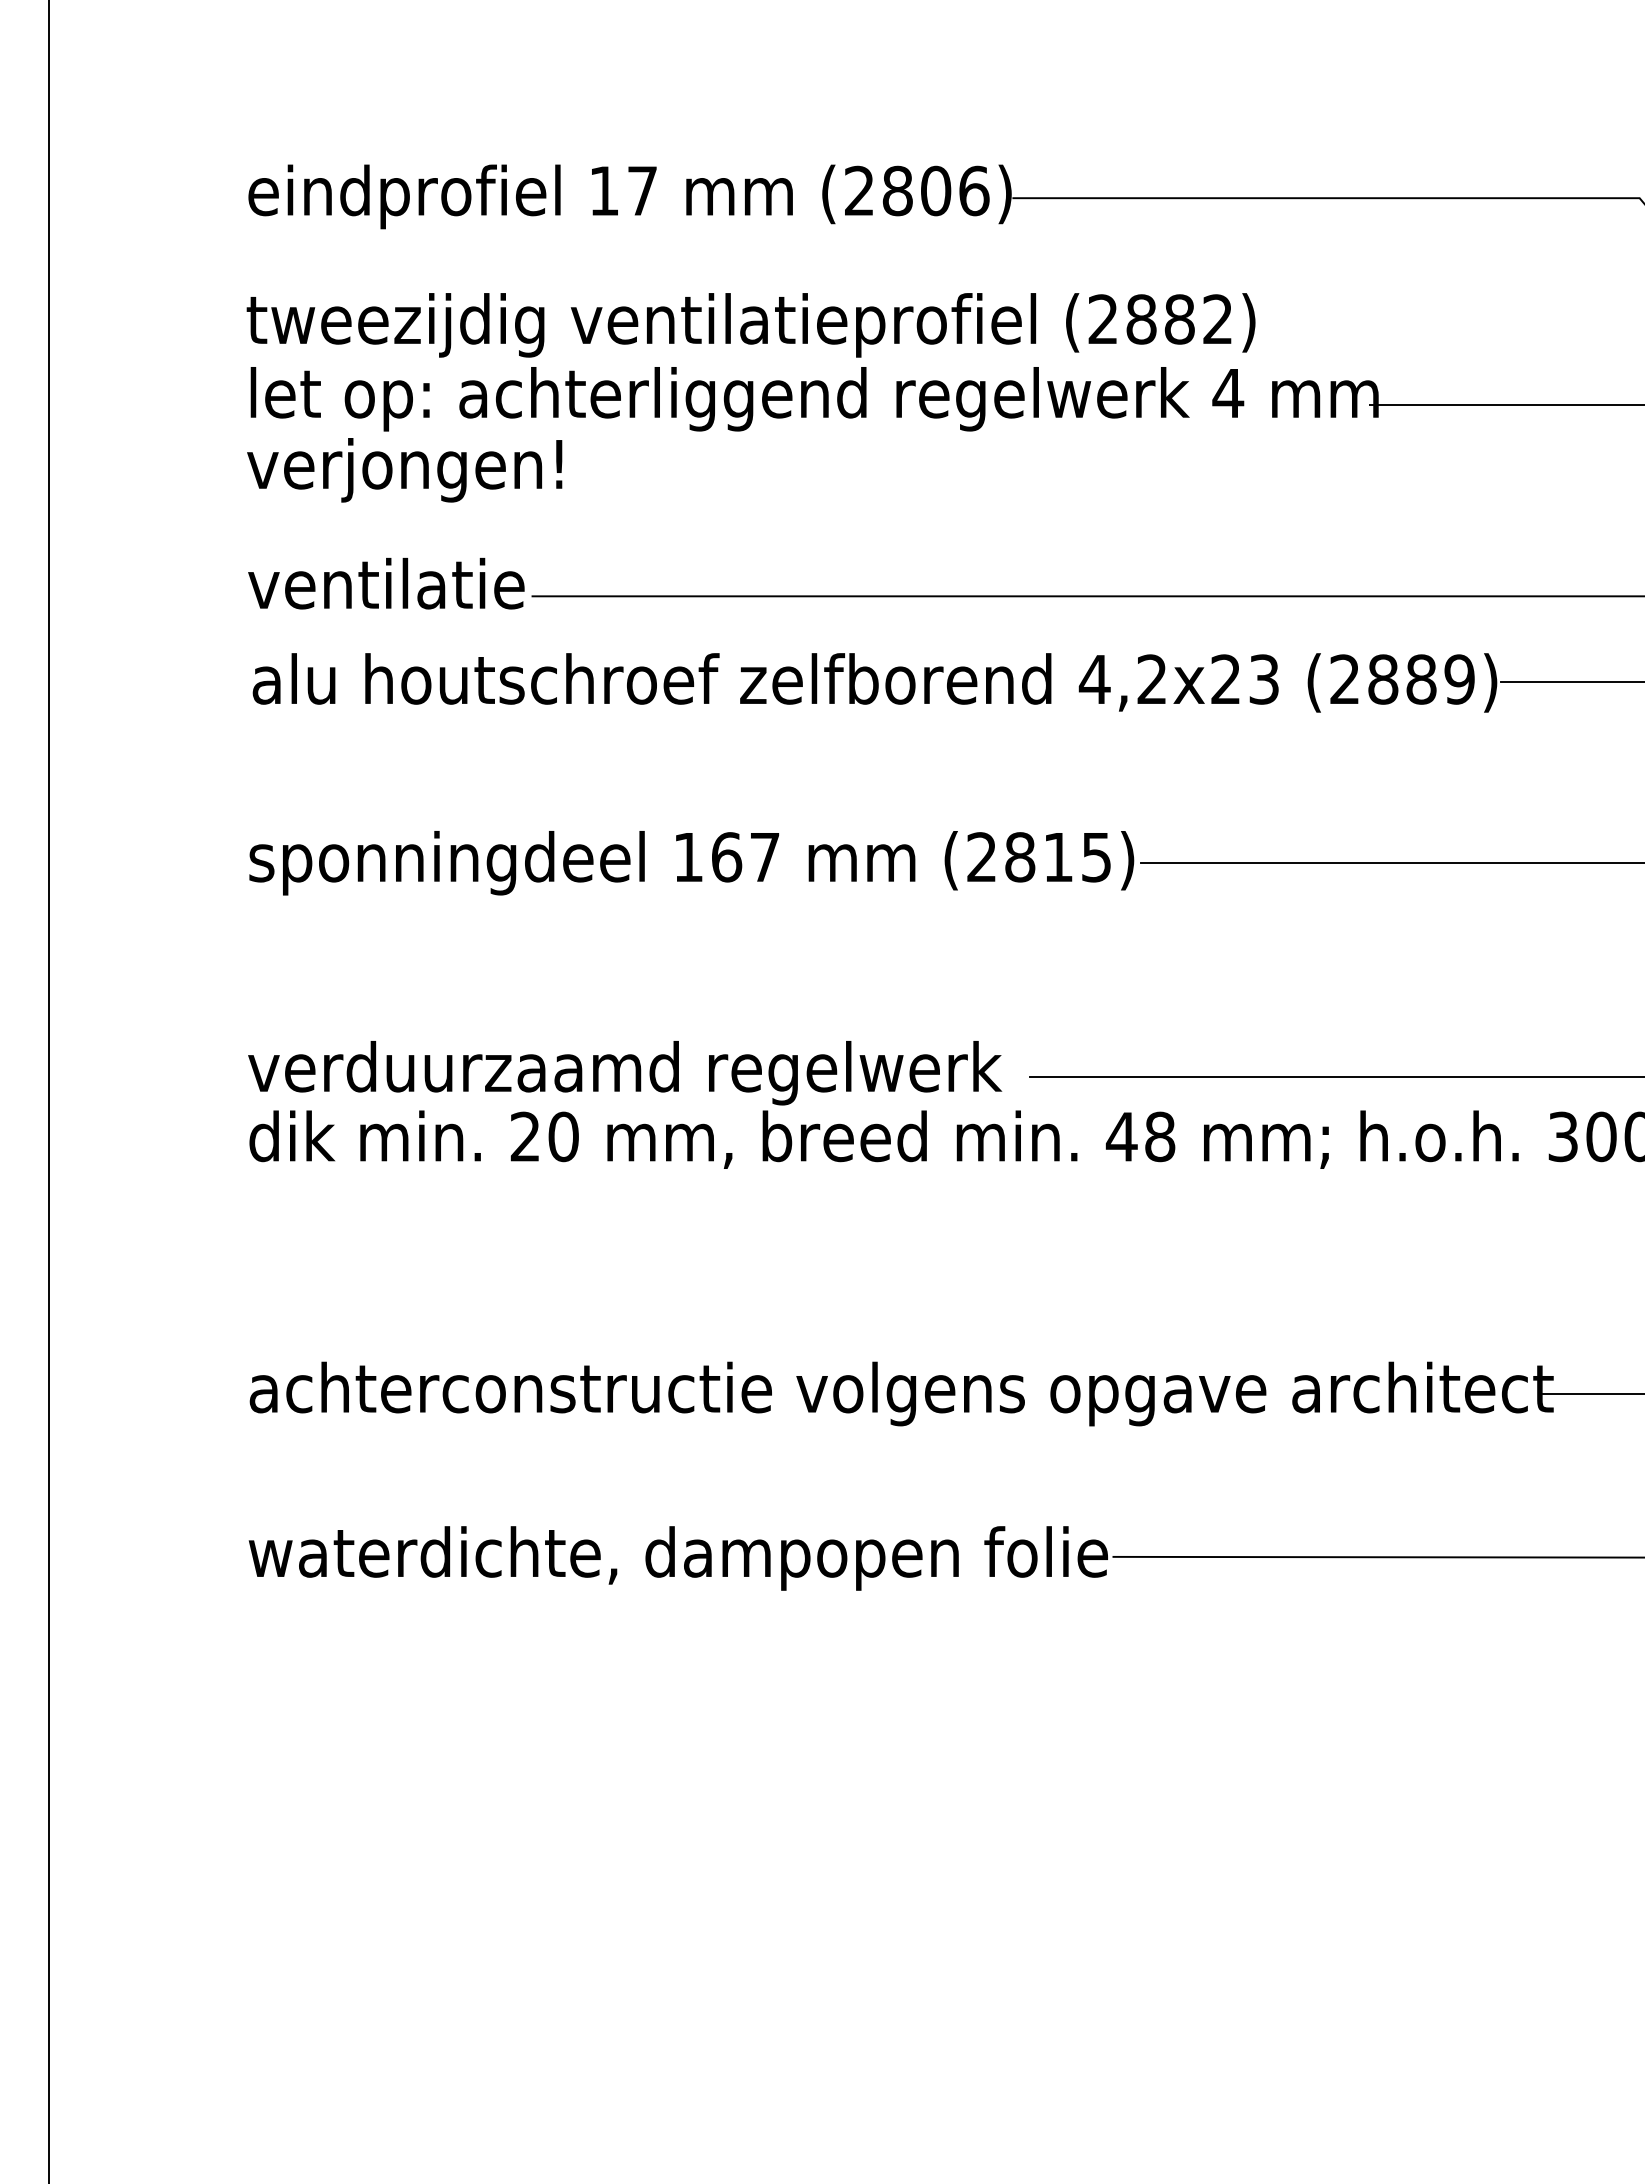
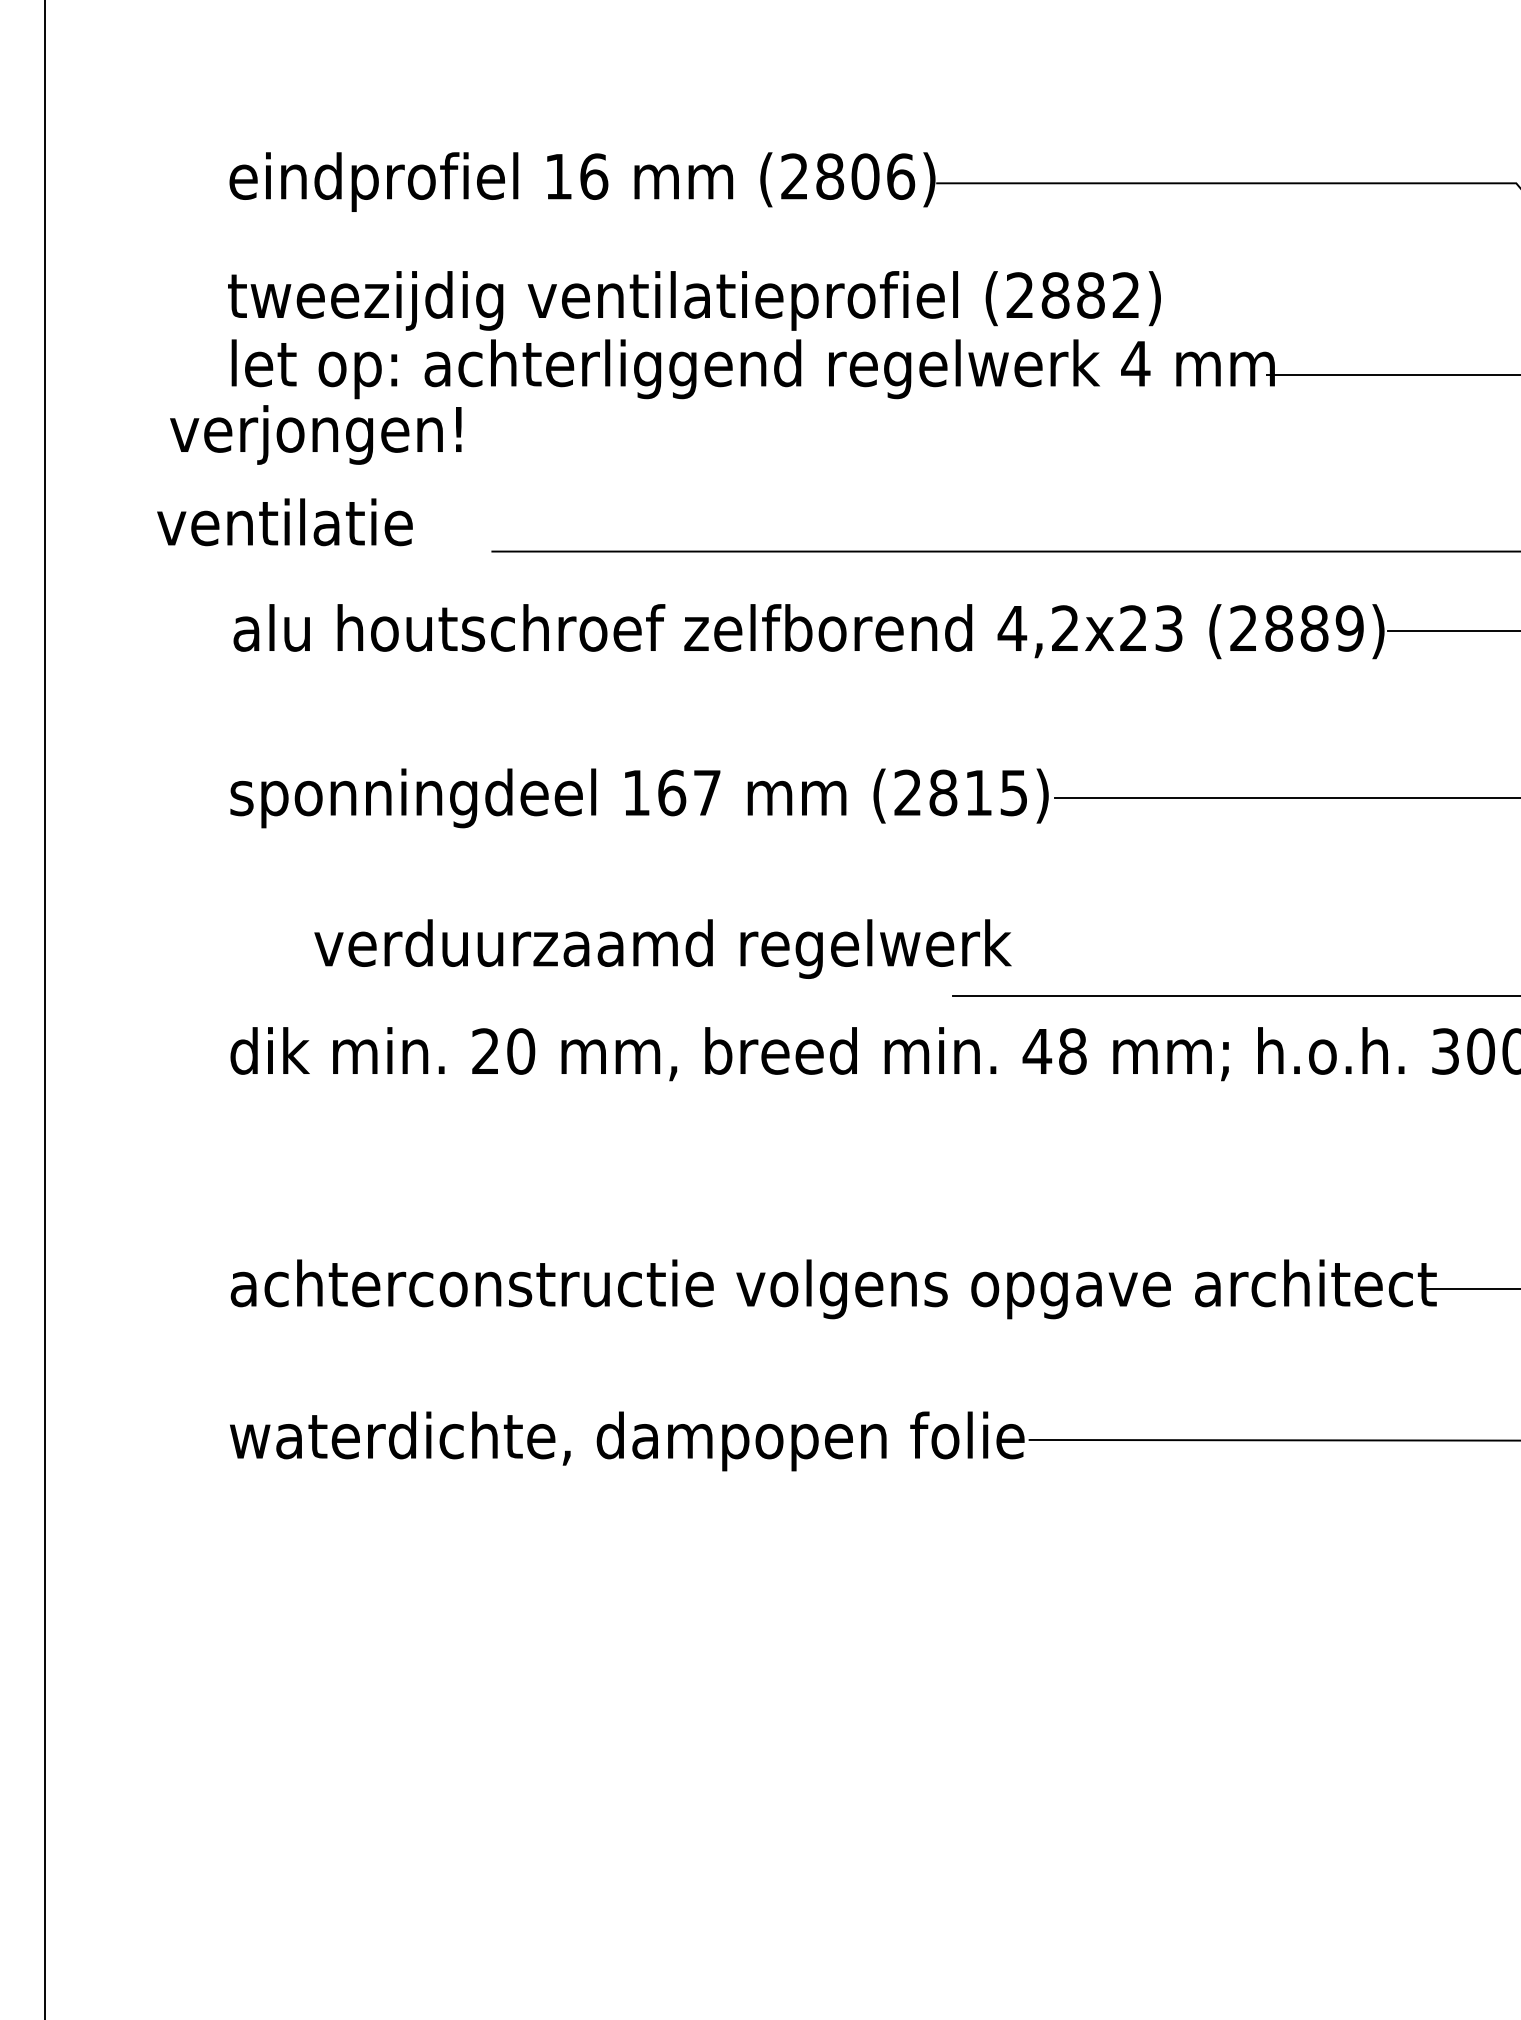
text: (642, 190) -> (594, 176), 17 -> 16
text: (404, 470) -> (315, 435), moved
text: (386, 583) -> (285, 522), moved
text: (625, 1073) -> (663, 949), moved

